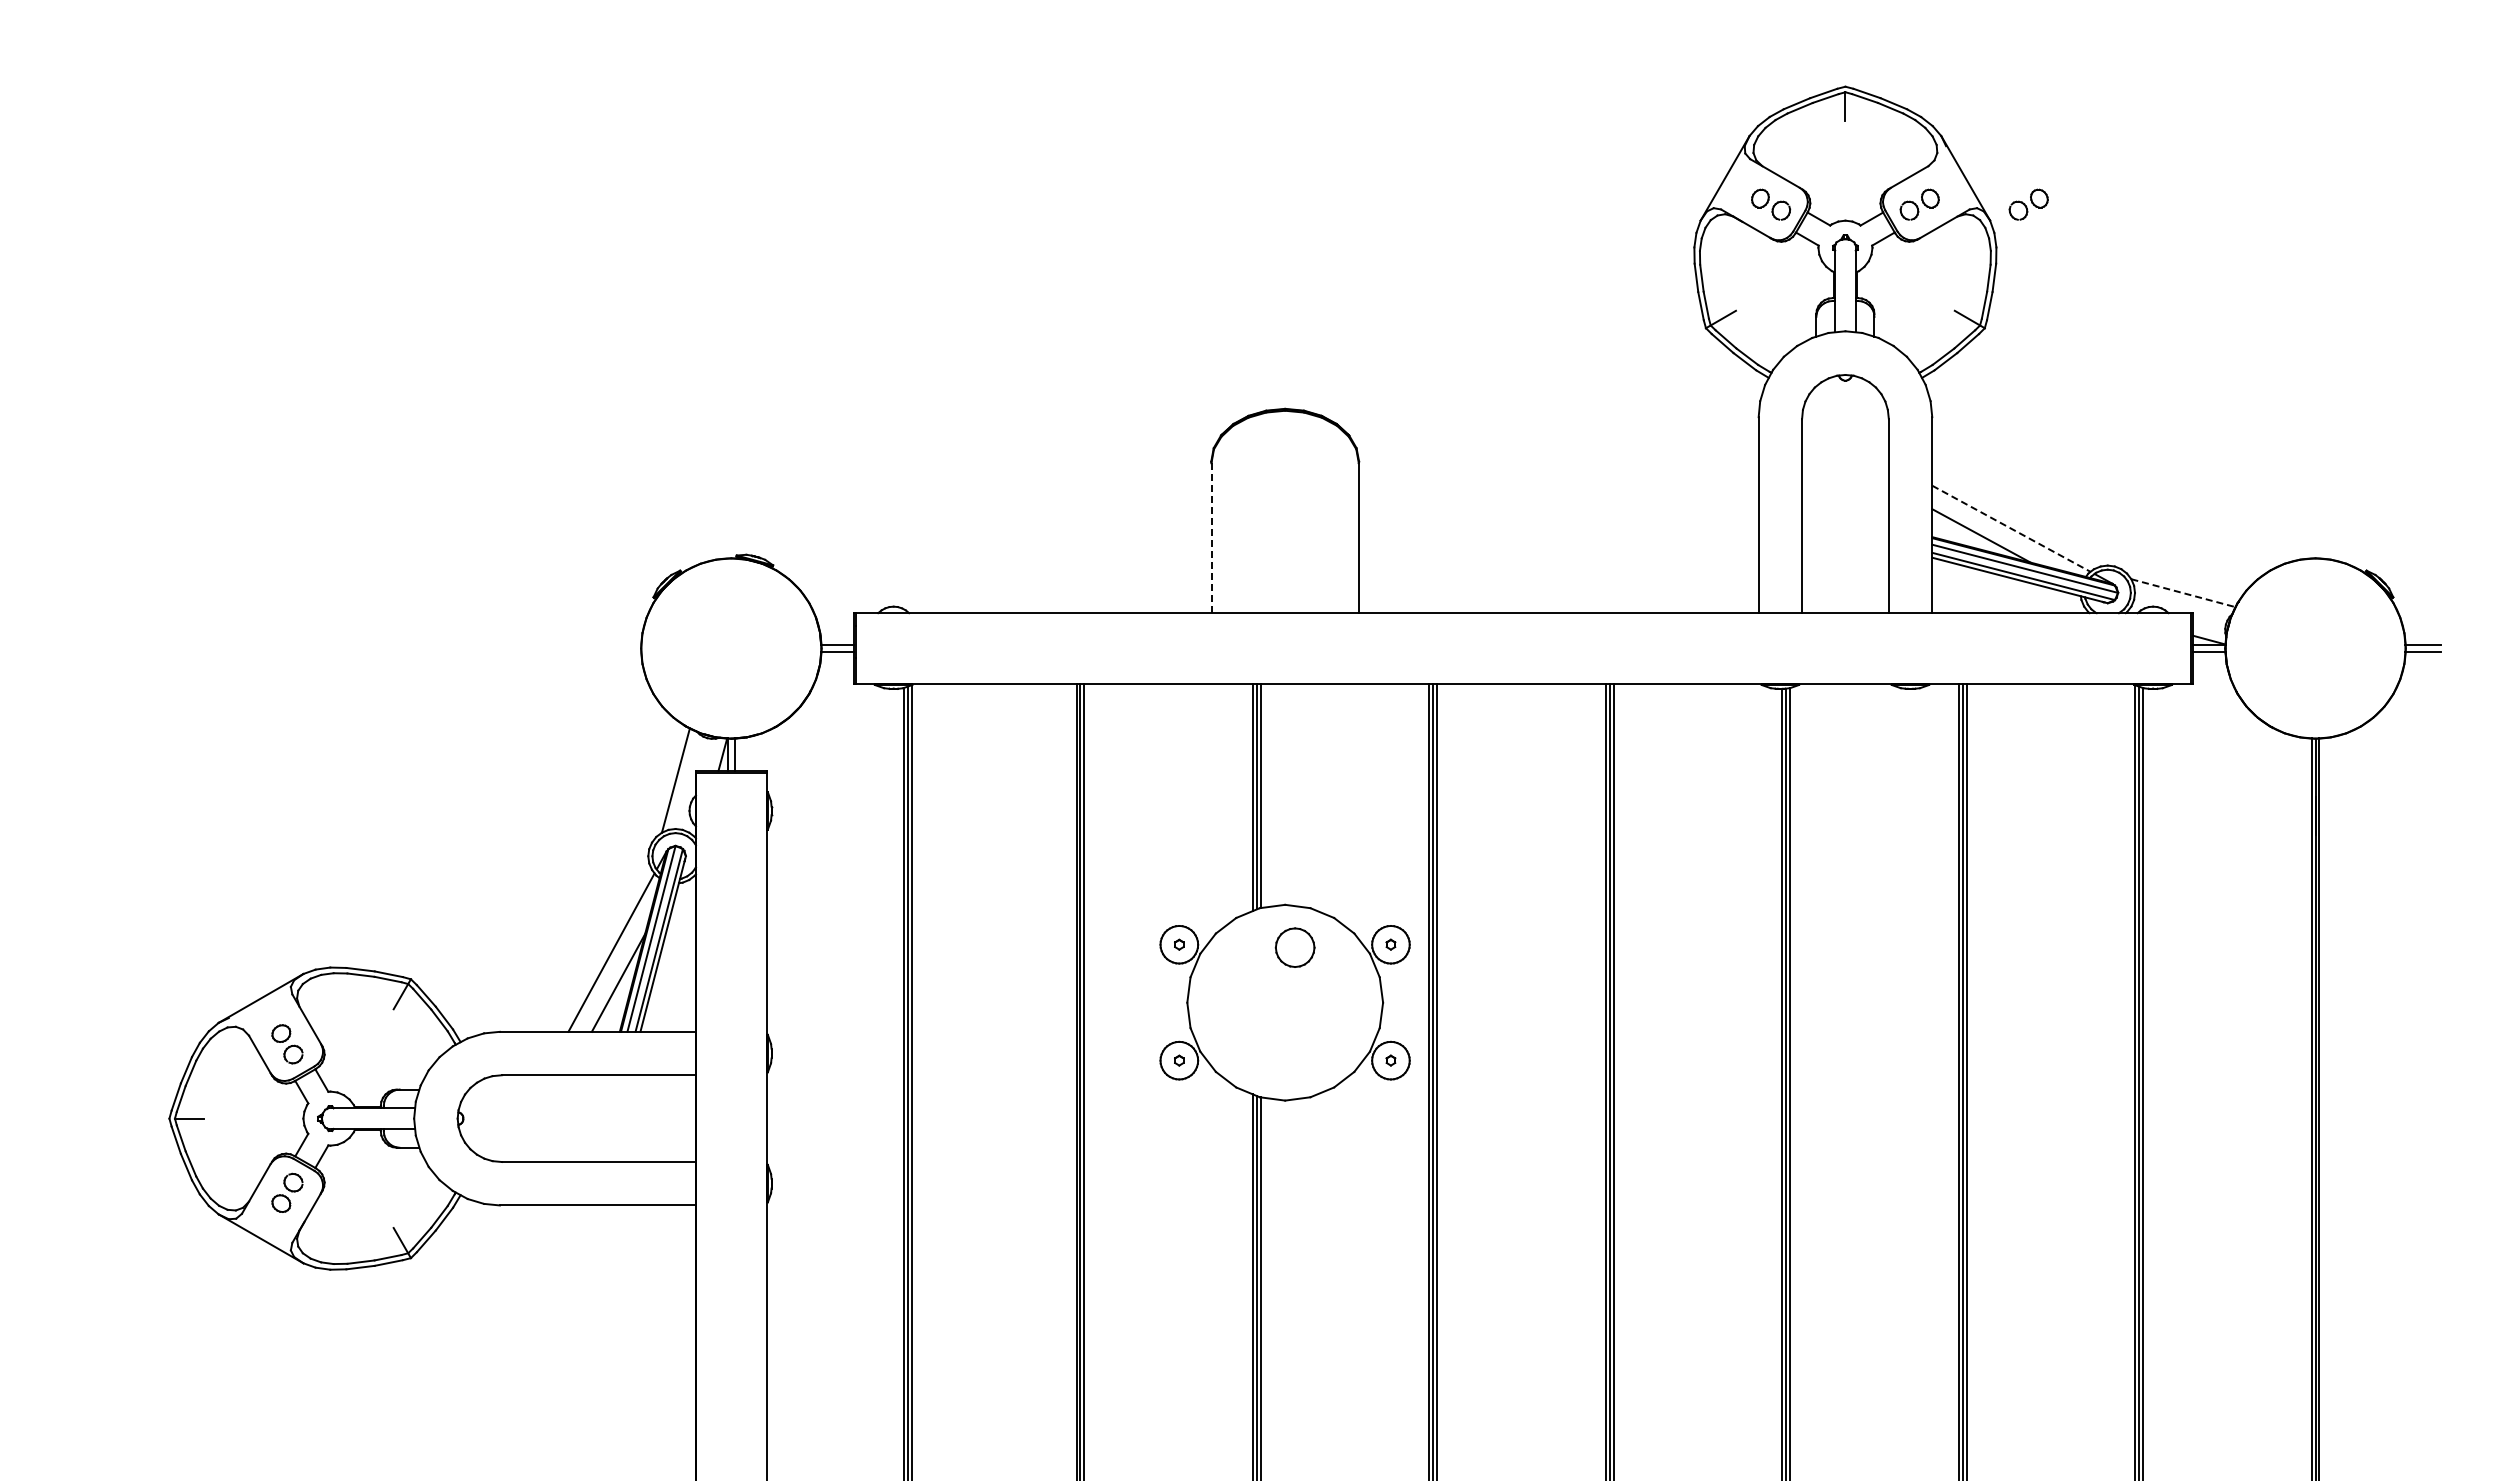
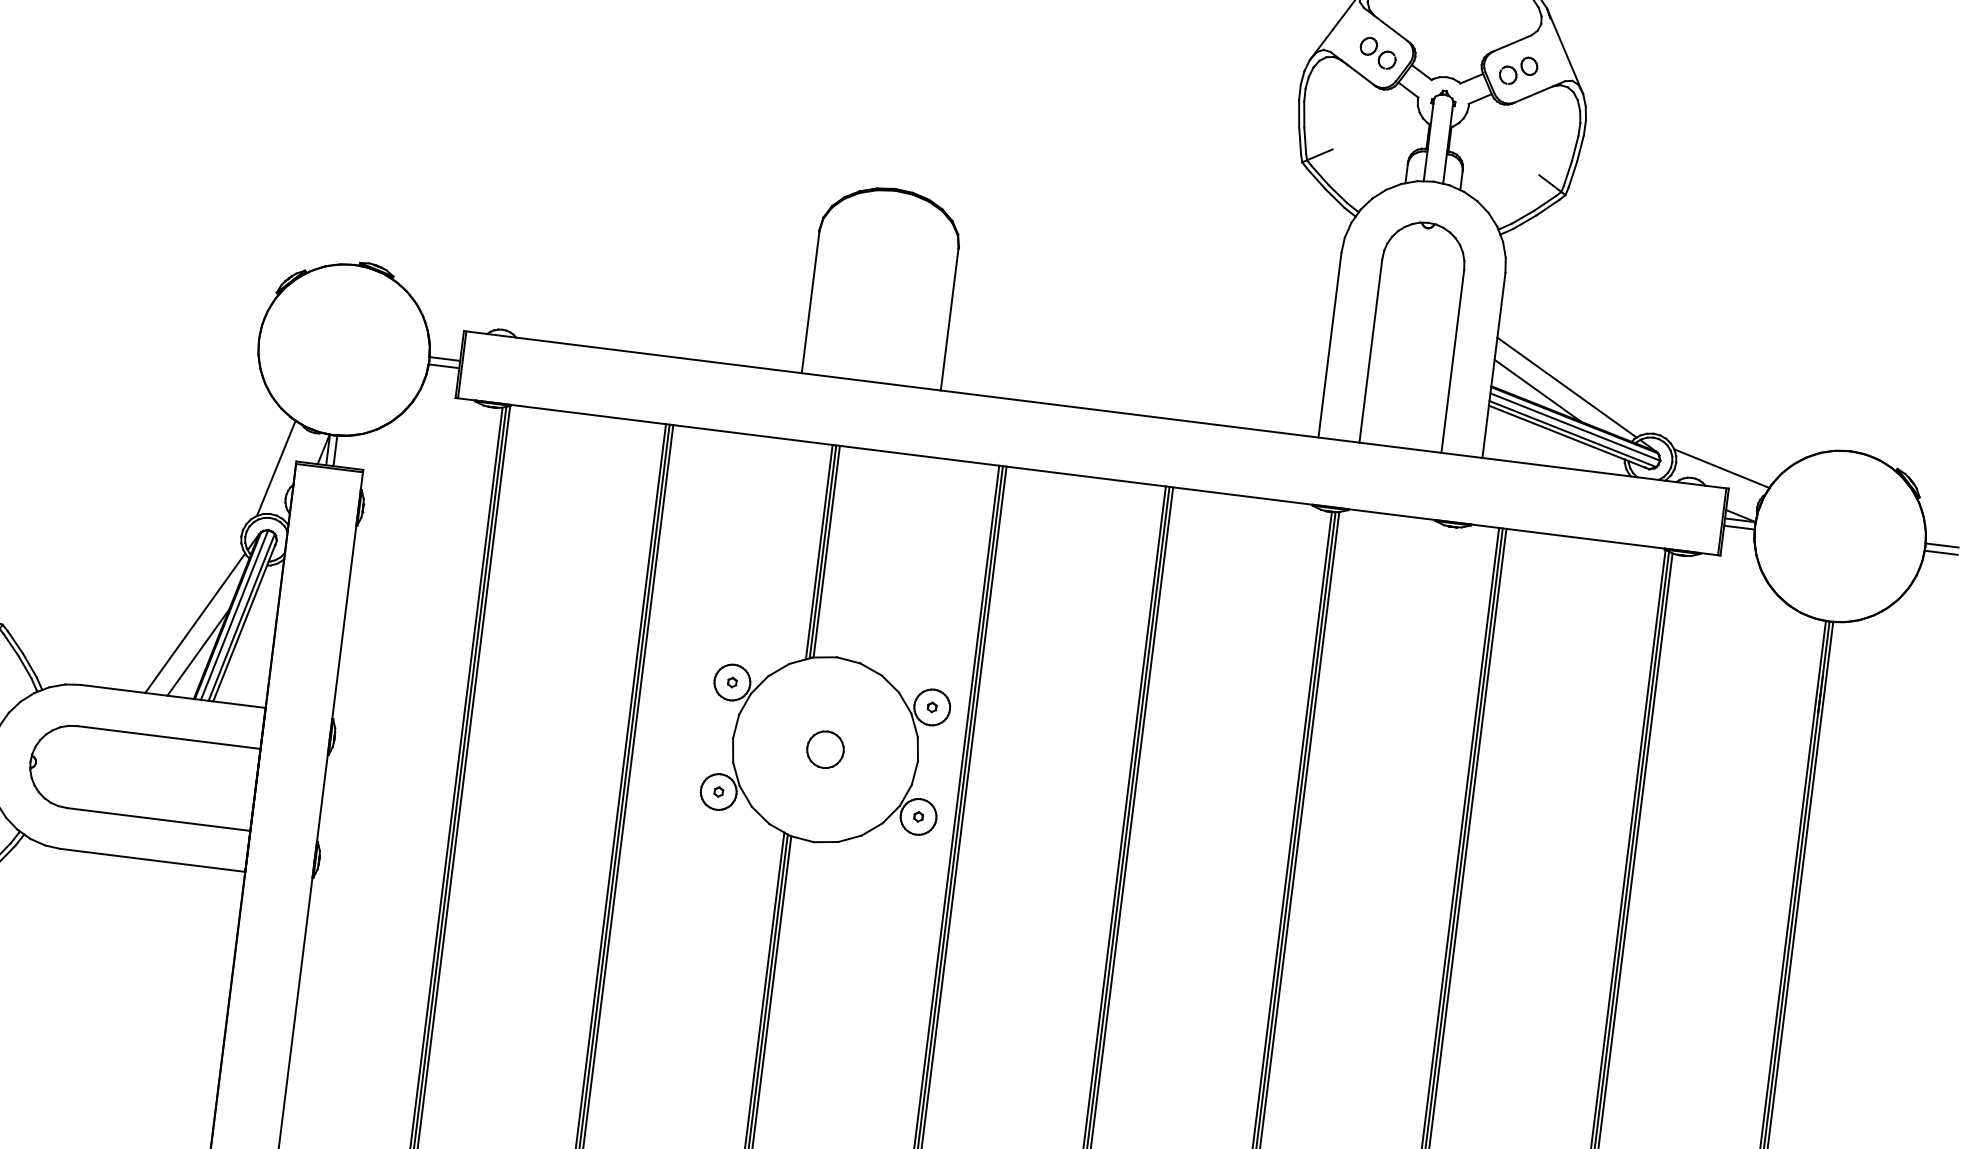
part: (2028, 204) -> (1621, 83), removed
line: (2011, 529) -> (1567, 388), dashed -> solid
line: (1211, 537) -> (810, 301), dashed -> solid
line: (2184, 593) -> (1722, 469), dashed -> solid
part: (1294, 947) -> (824, 749), moved

